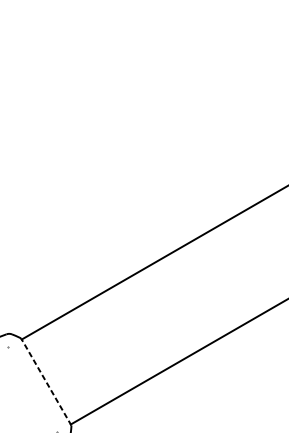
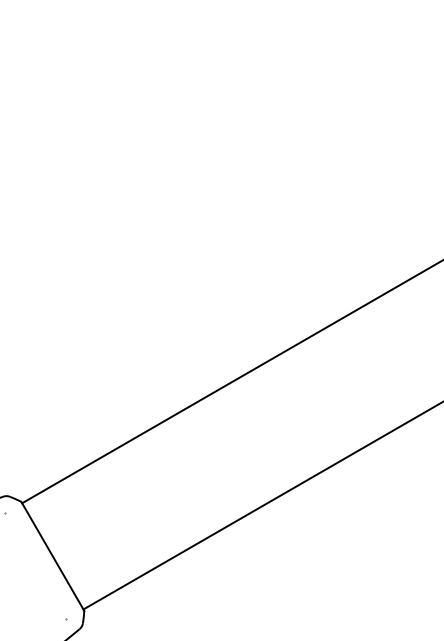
line: (46, 382) -> (52, 556), dashed -> solid

